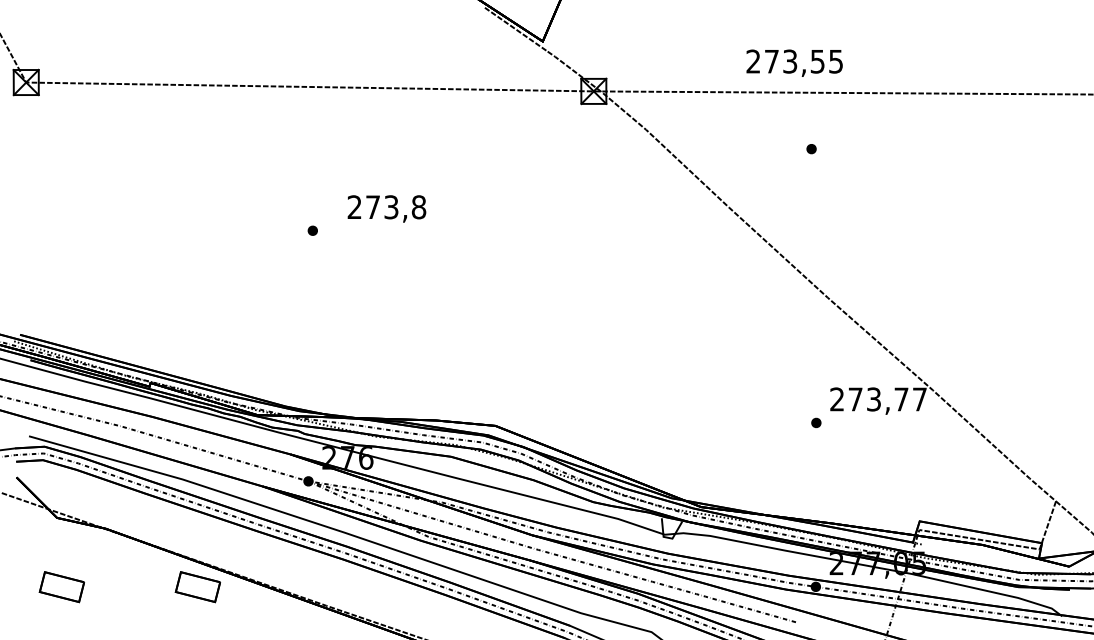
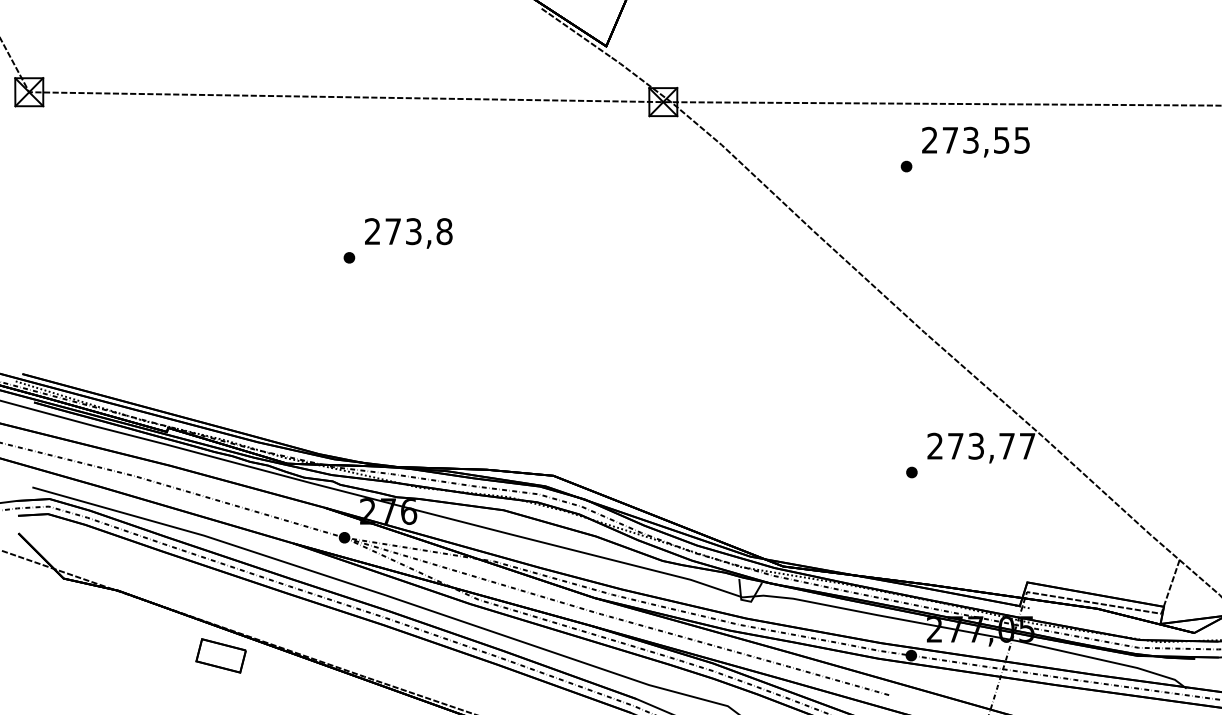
text: (794, 62) -> (975, 141), moved
text: (386, 208) -> (408, 232), moved
part: (61, 587) -> (68, 656), removed

